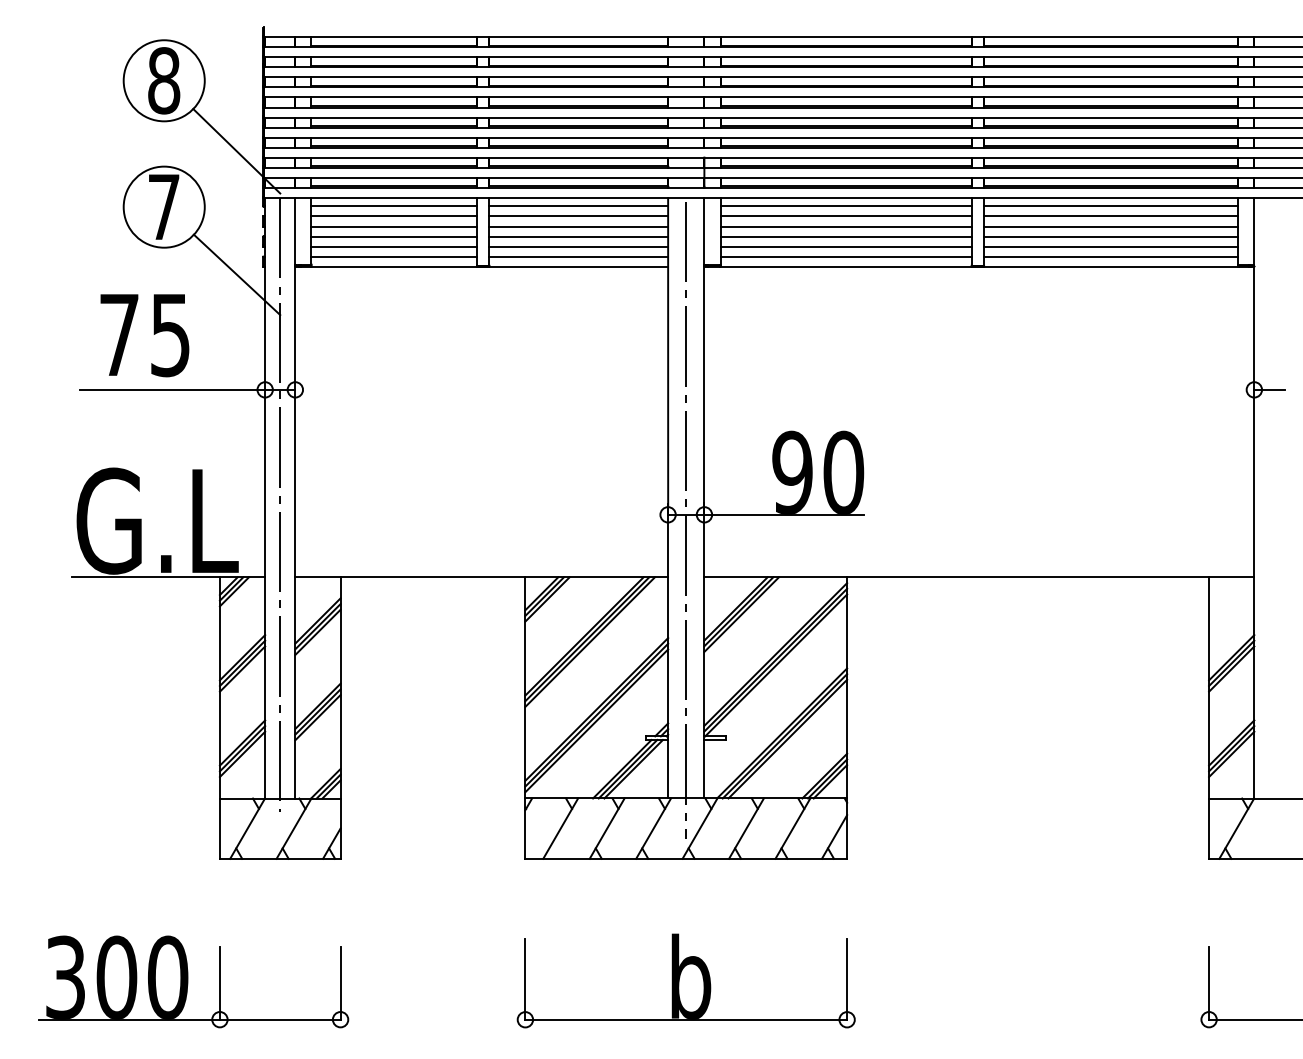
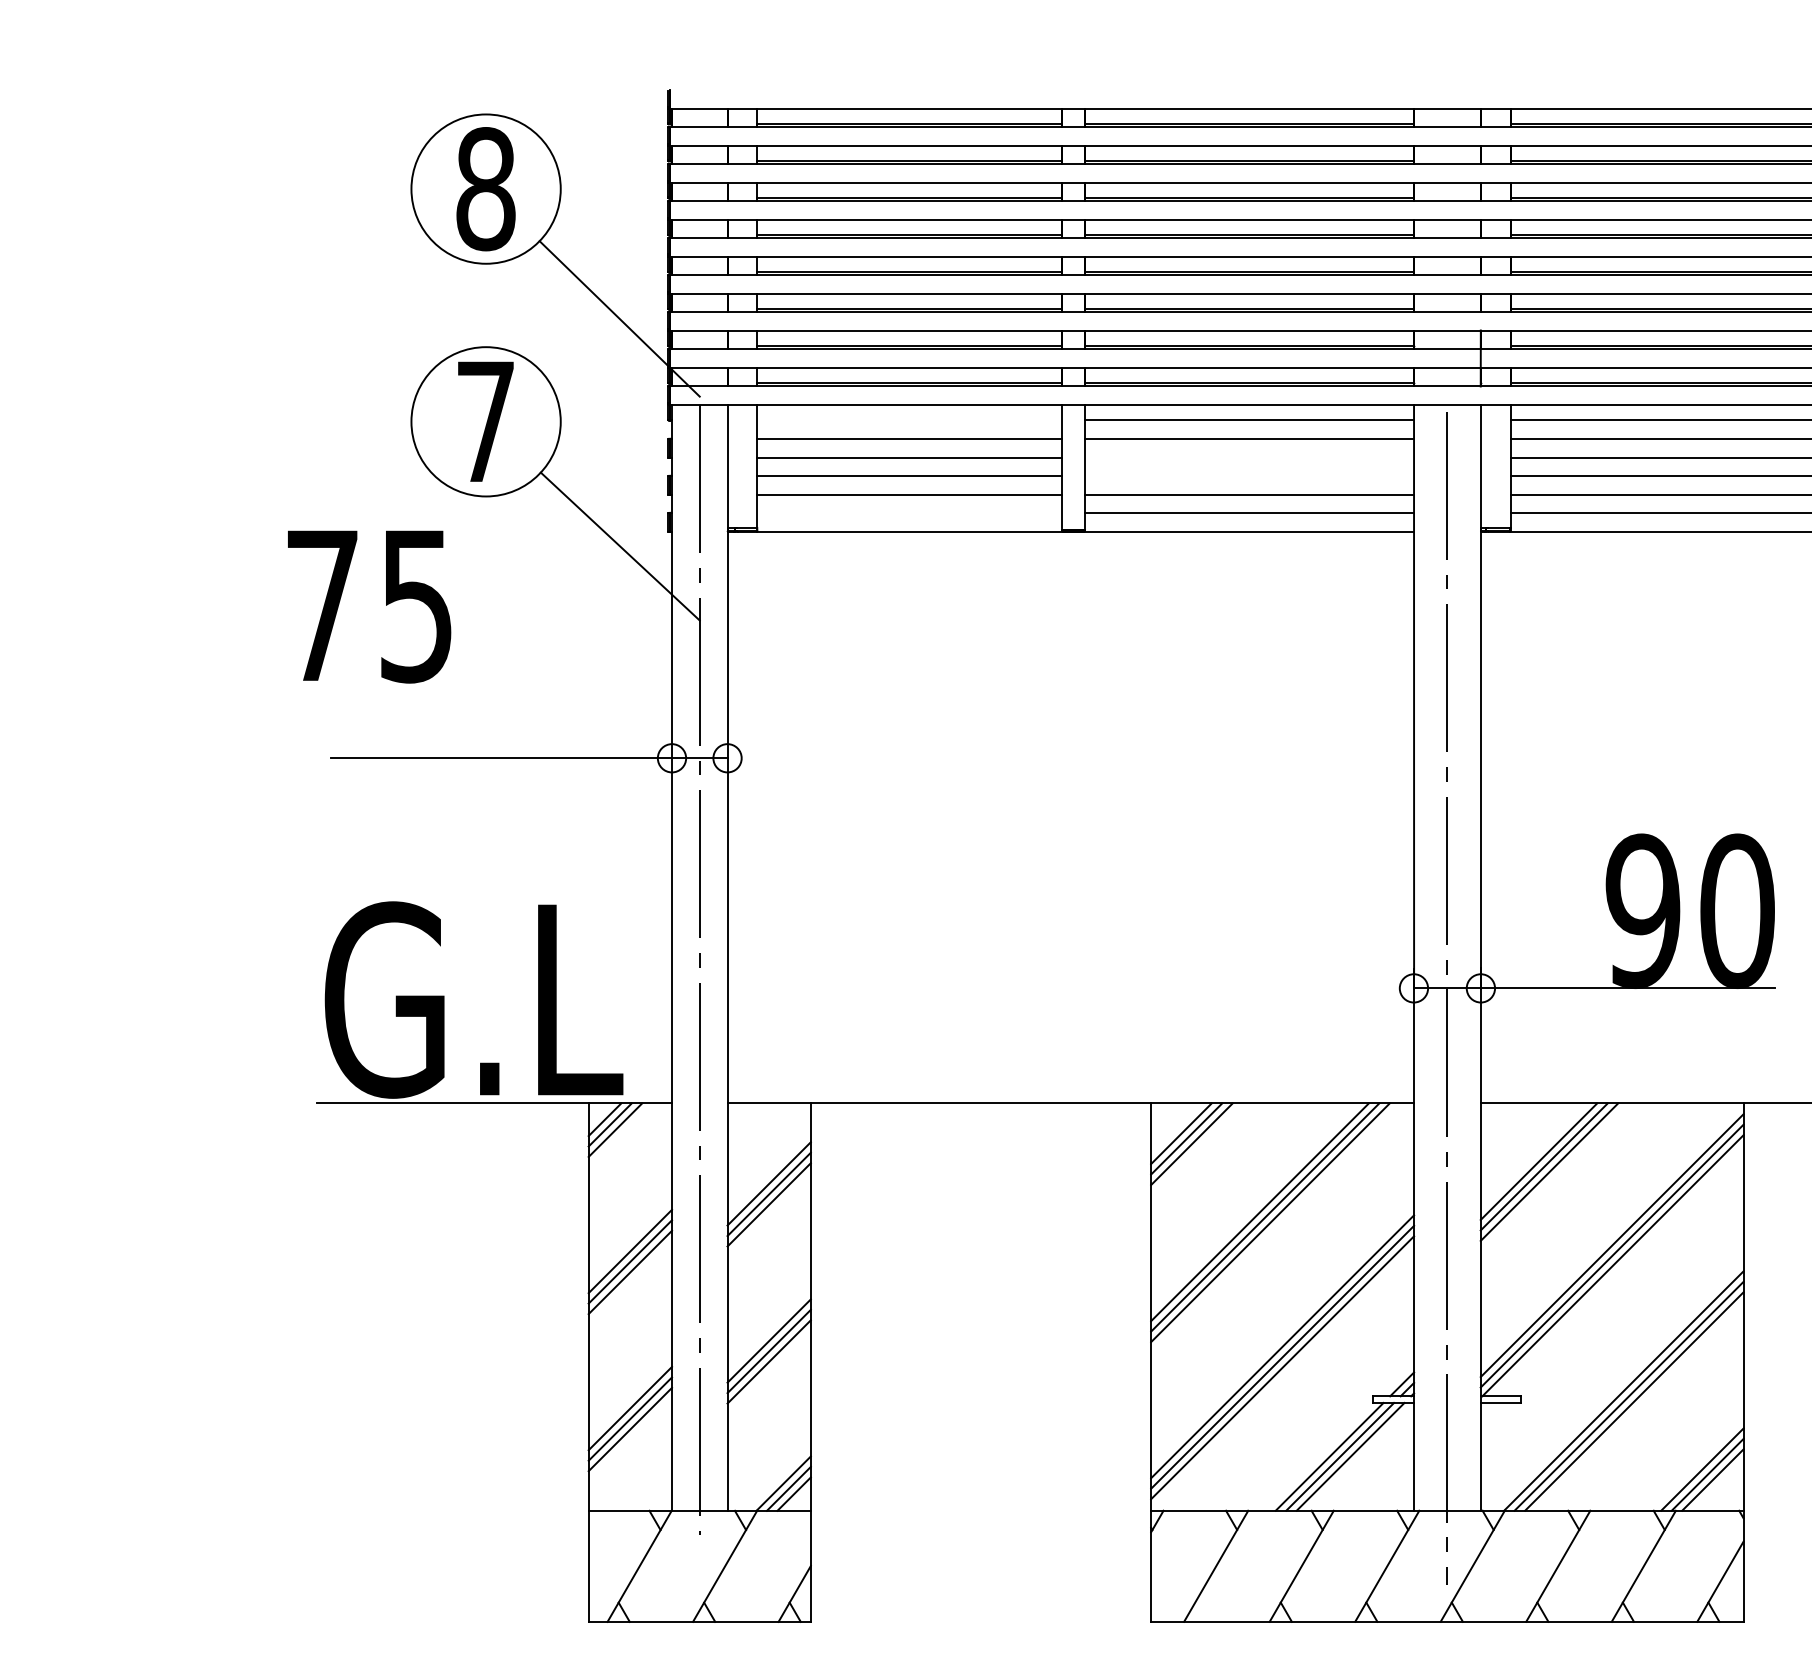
line: (394, 206) -> (910, 420), removed
line: (578, 226) -> (1248, 457), removed
line: (578, 236) -> (1248, 475), removed
line: (394, 256) -> (910, 512), removed
text: (144, 335) -> (368, 606), moved

